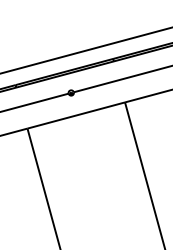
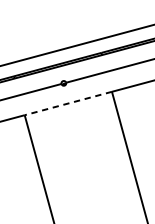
line: (76, 115) -> (68, 103), solid -> dashed

